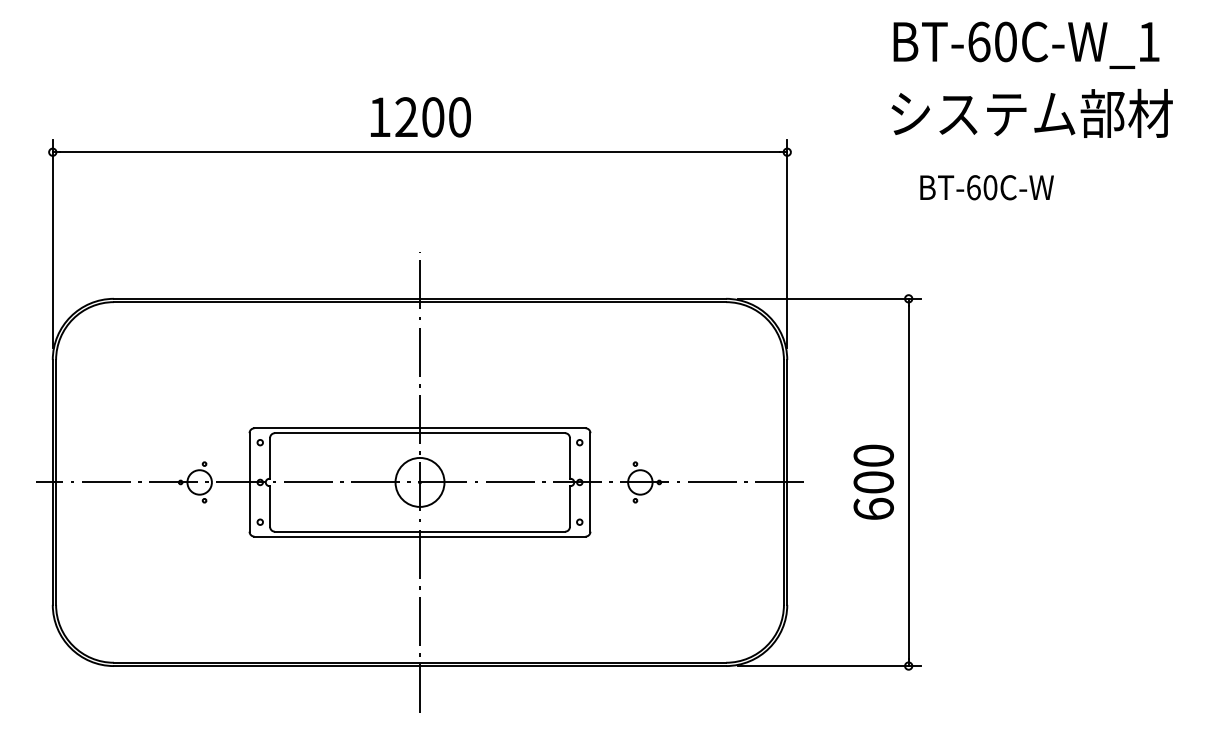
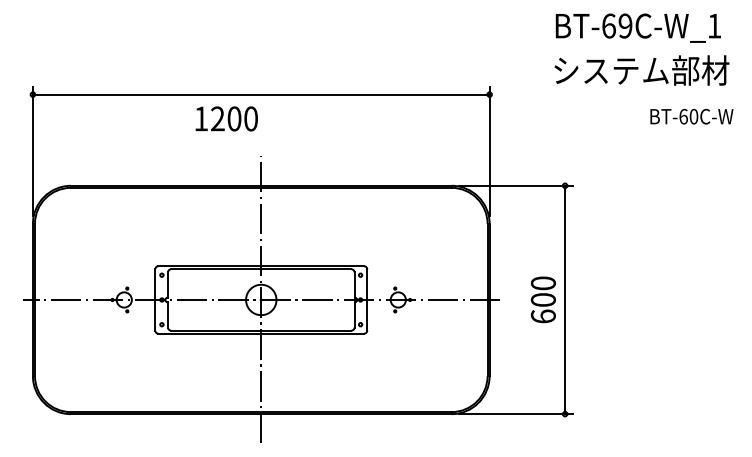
text: (1005, 41) -> (625, 25), BT-60C-W_1 -> BT-69C-W_1
text: (420, 116) -> (226, 118), moved
text: (986, 187) -> (691, 116), moved

